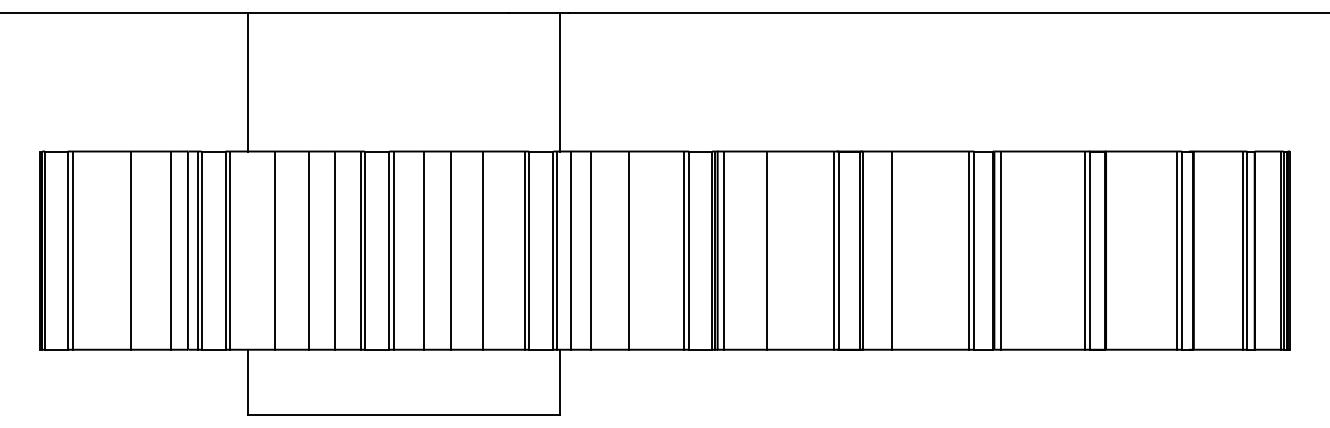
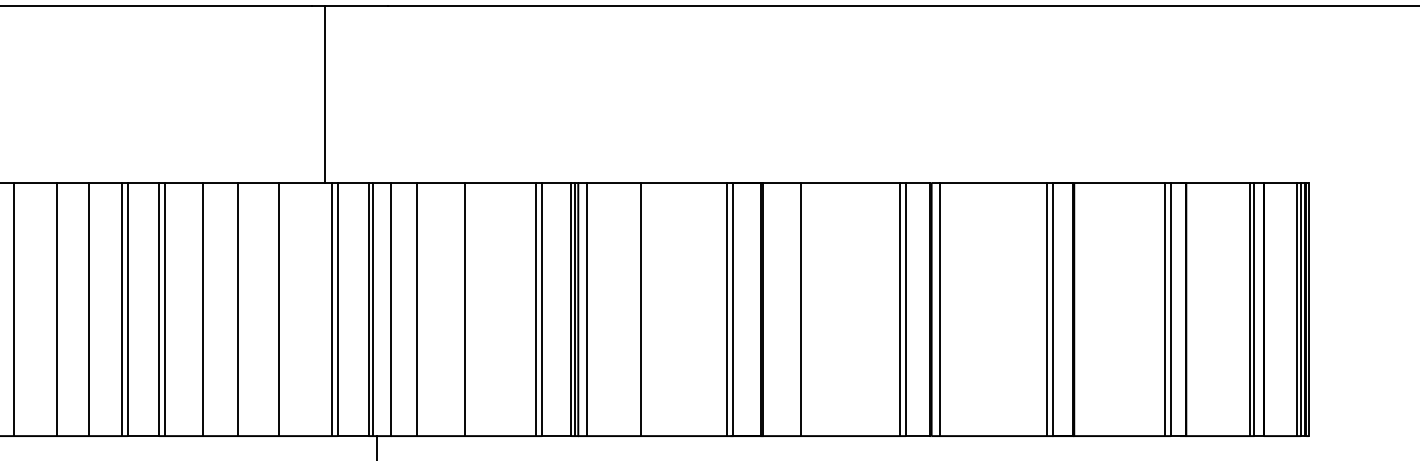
line: (560, 81) -> (325, 93), moved

